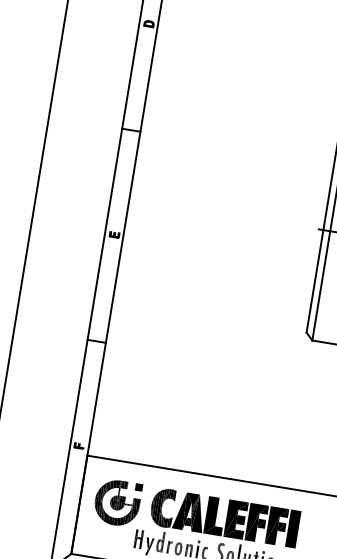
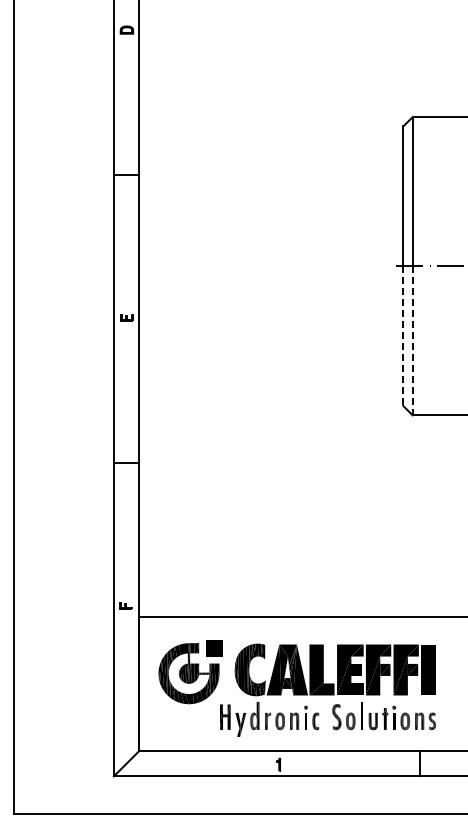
line: (315, 281) -> (403, 336), solid -> dashed
line: (321, 285) -> (412, 340), solid -> dashed
part: (139, 486) -> (214, 647), size x1.6

